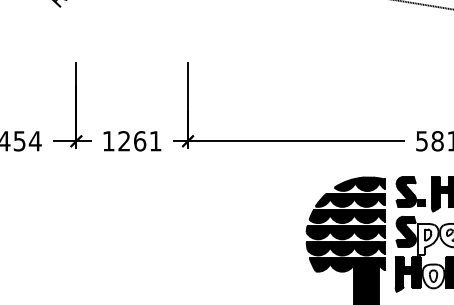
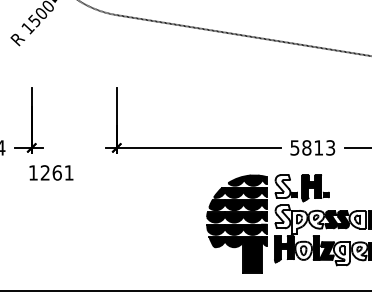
text: (132, 140) -> (51, 172), moved
fill: (405, 191) -> (282, 186), removed
fill: (405, 231) -> (282, 216), removed

